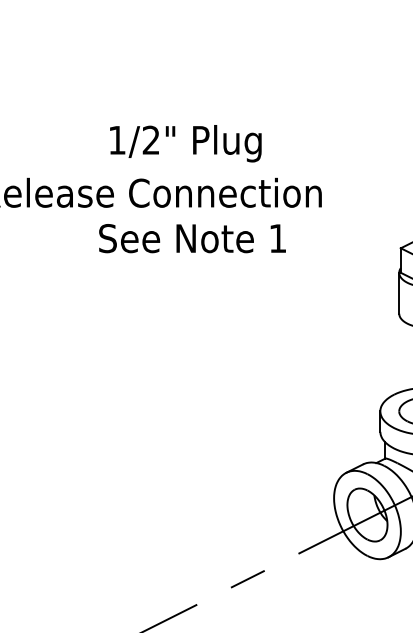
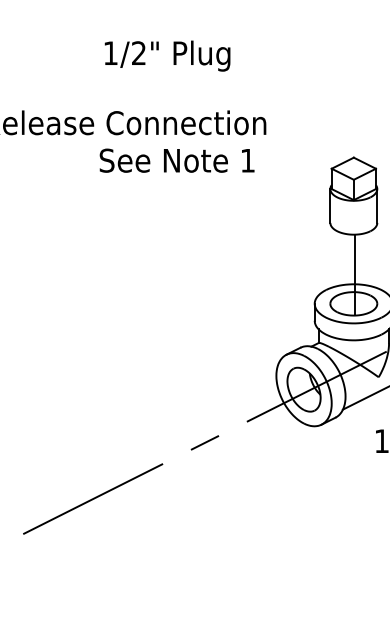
text: (185, 142) -> (167, 55), moved
text: (191, 238) -> (176, 160), moved

